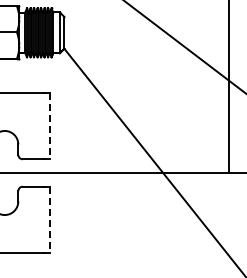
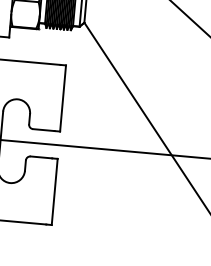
line: (49, 126) -> (62, 98), dashed -> solid
line: (49, 220) -> (54, 192), dashed -> solid

